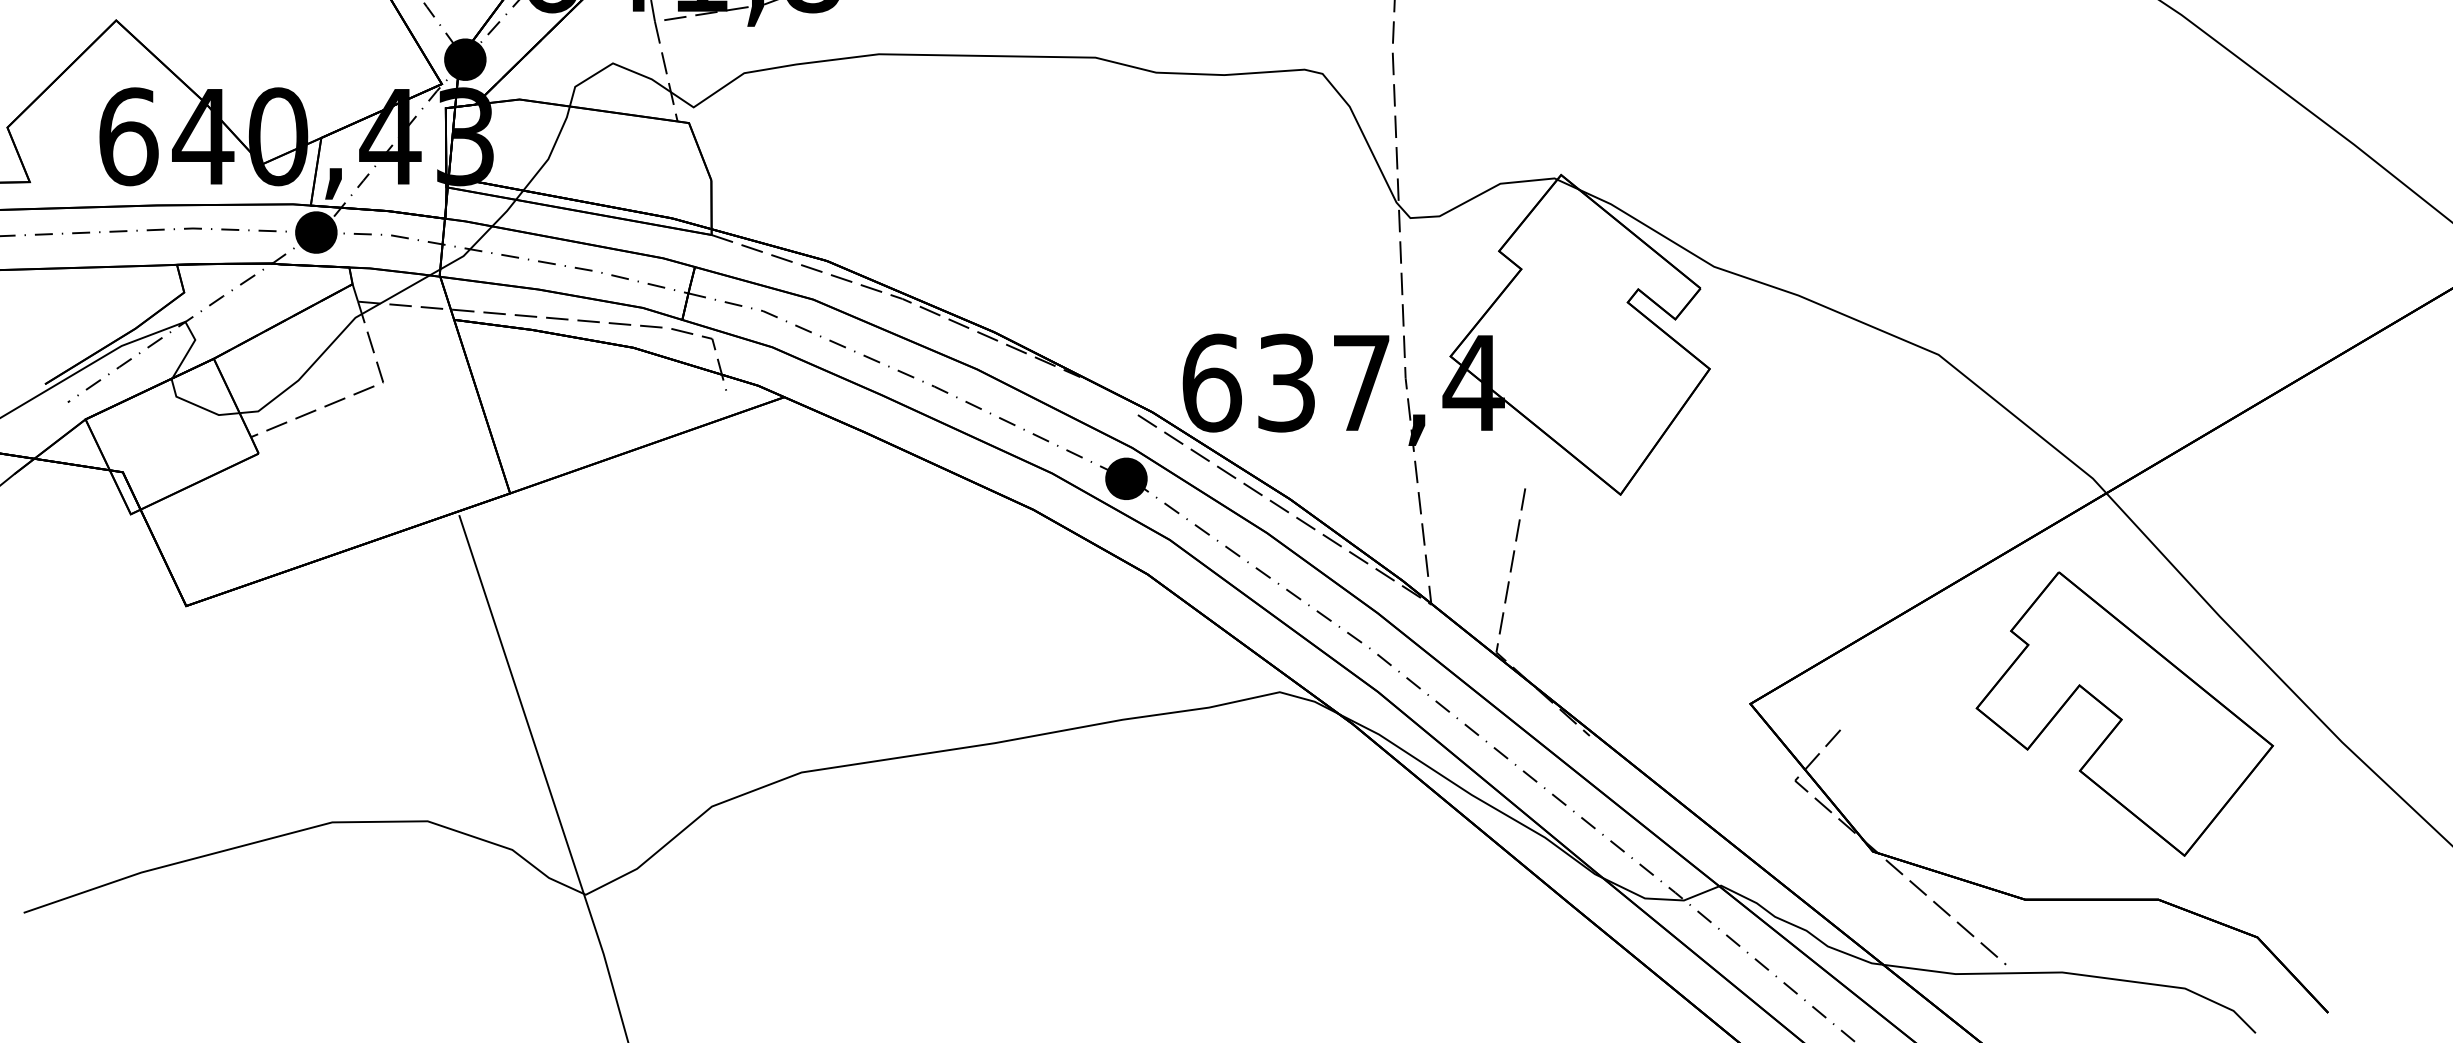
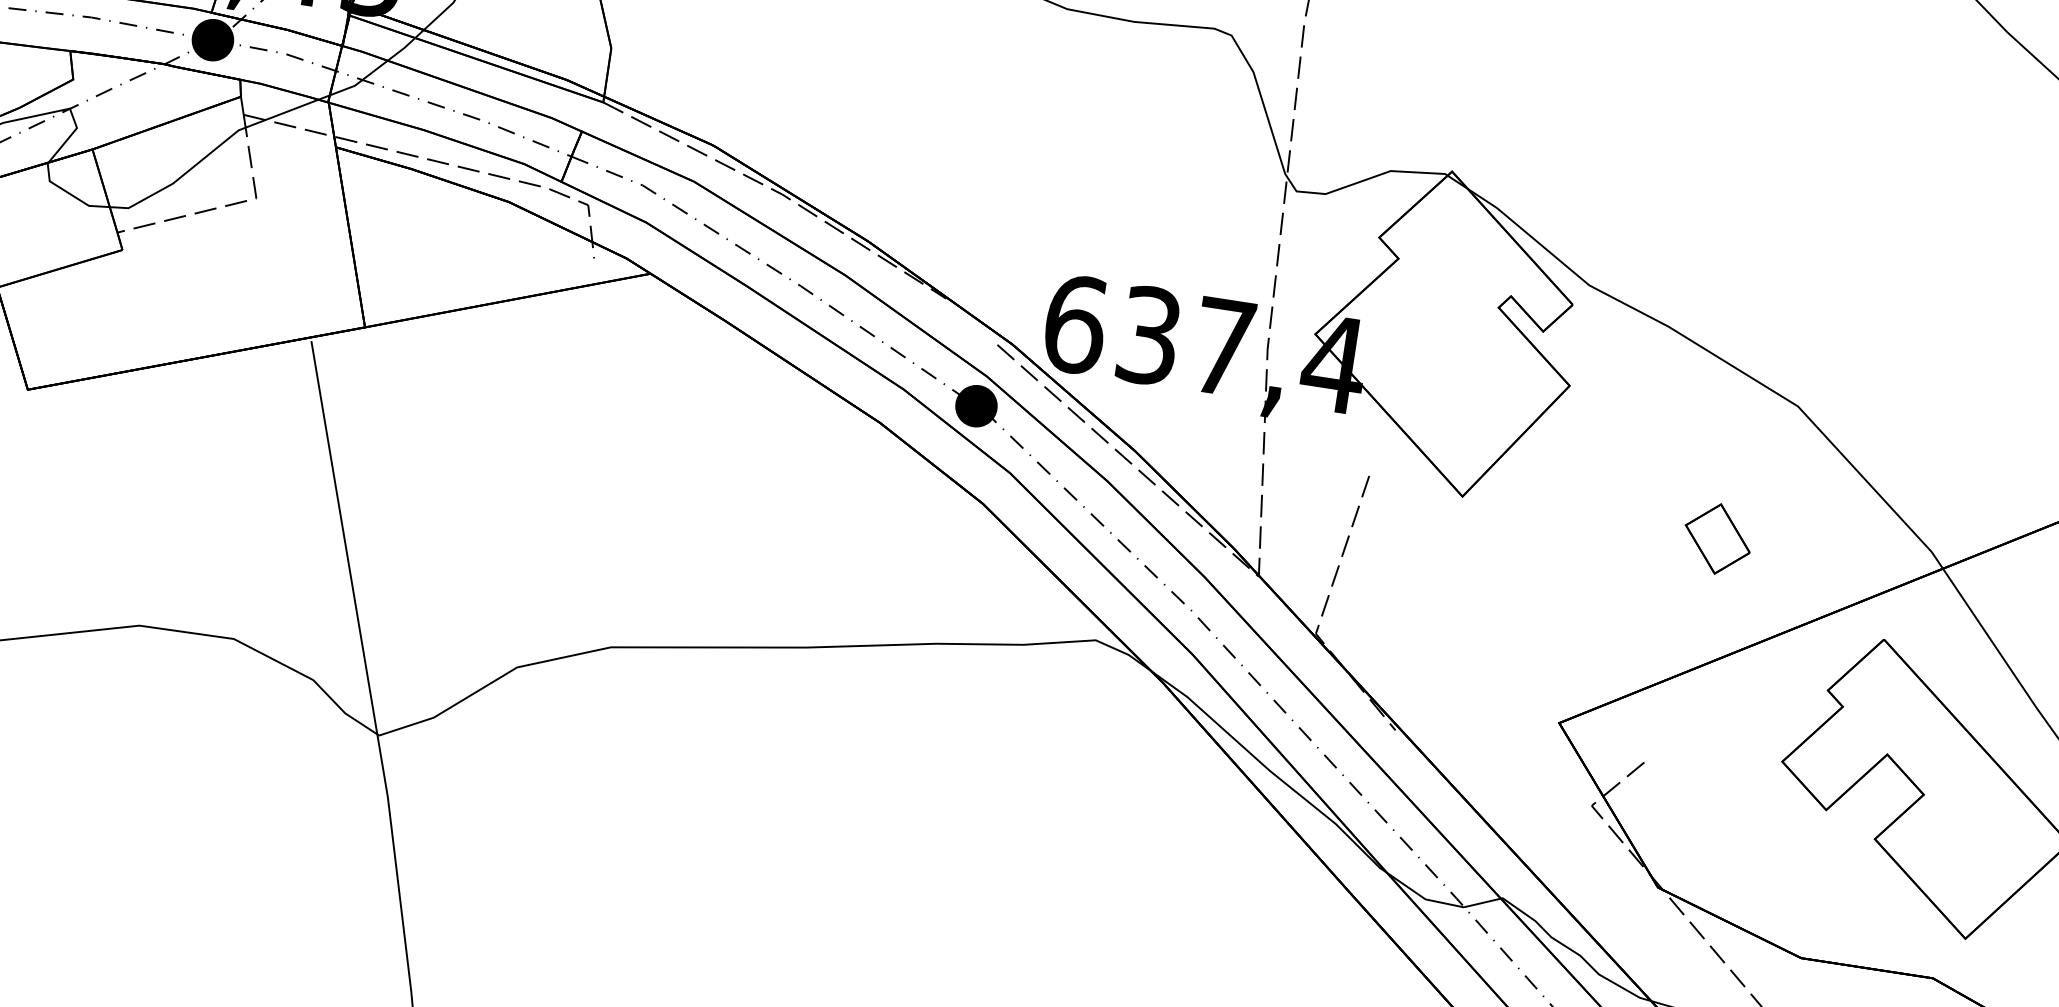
part: (1878, 497) -> (1717, 538), added

